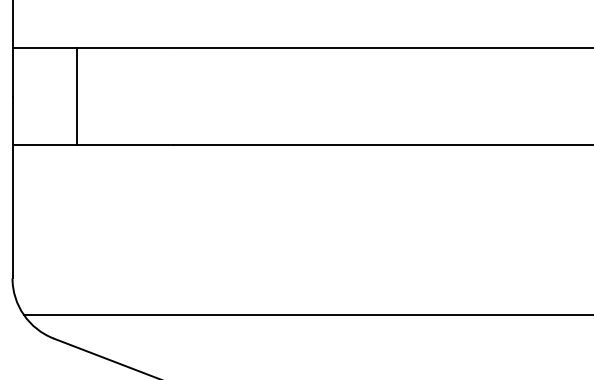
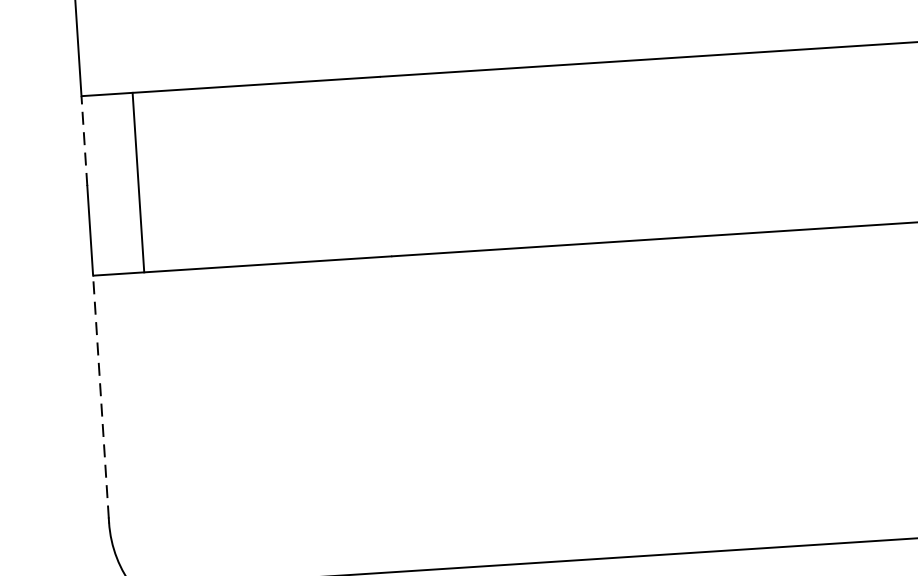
line: (12, 71) -> (84, 139), solid -> dashed
line: (77, 96) -> (139, 182), moved
line: (12, 210) -> (100, 396), solid -> dashed

